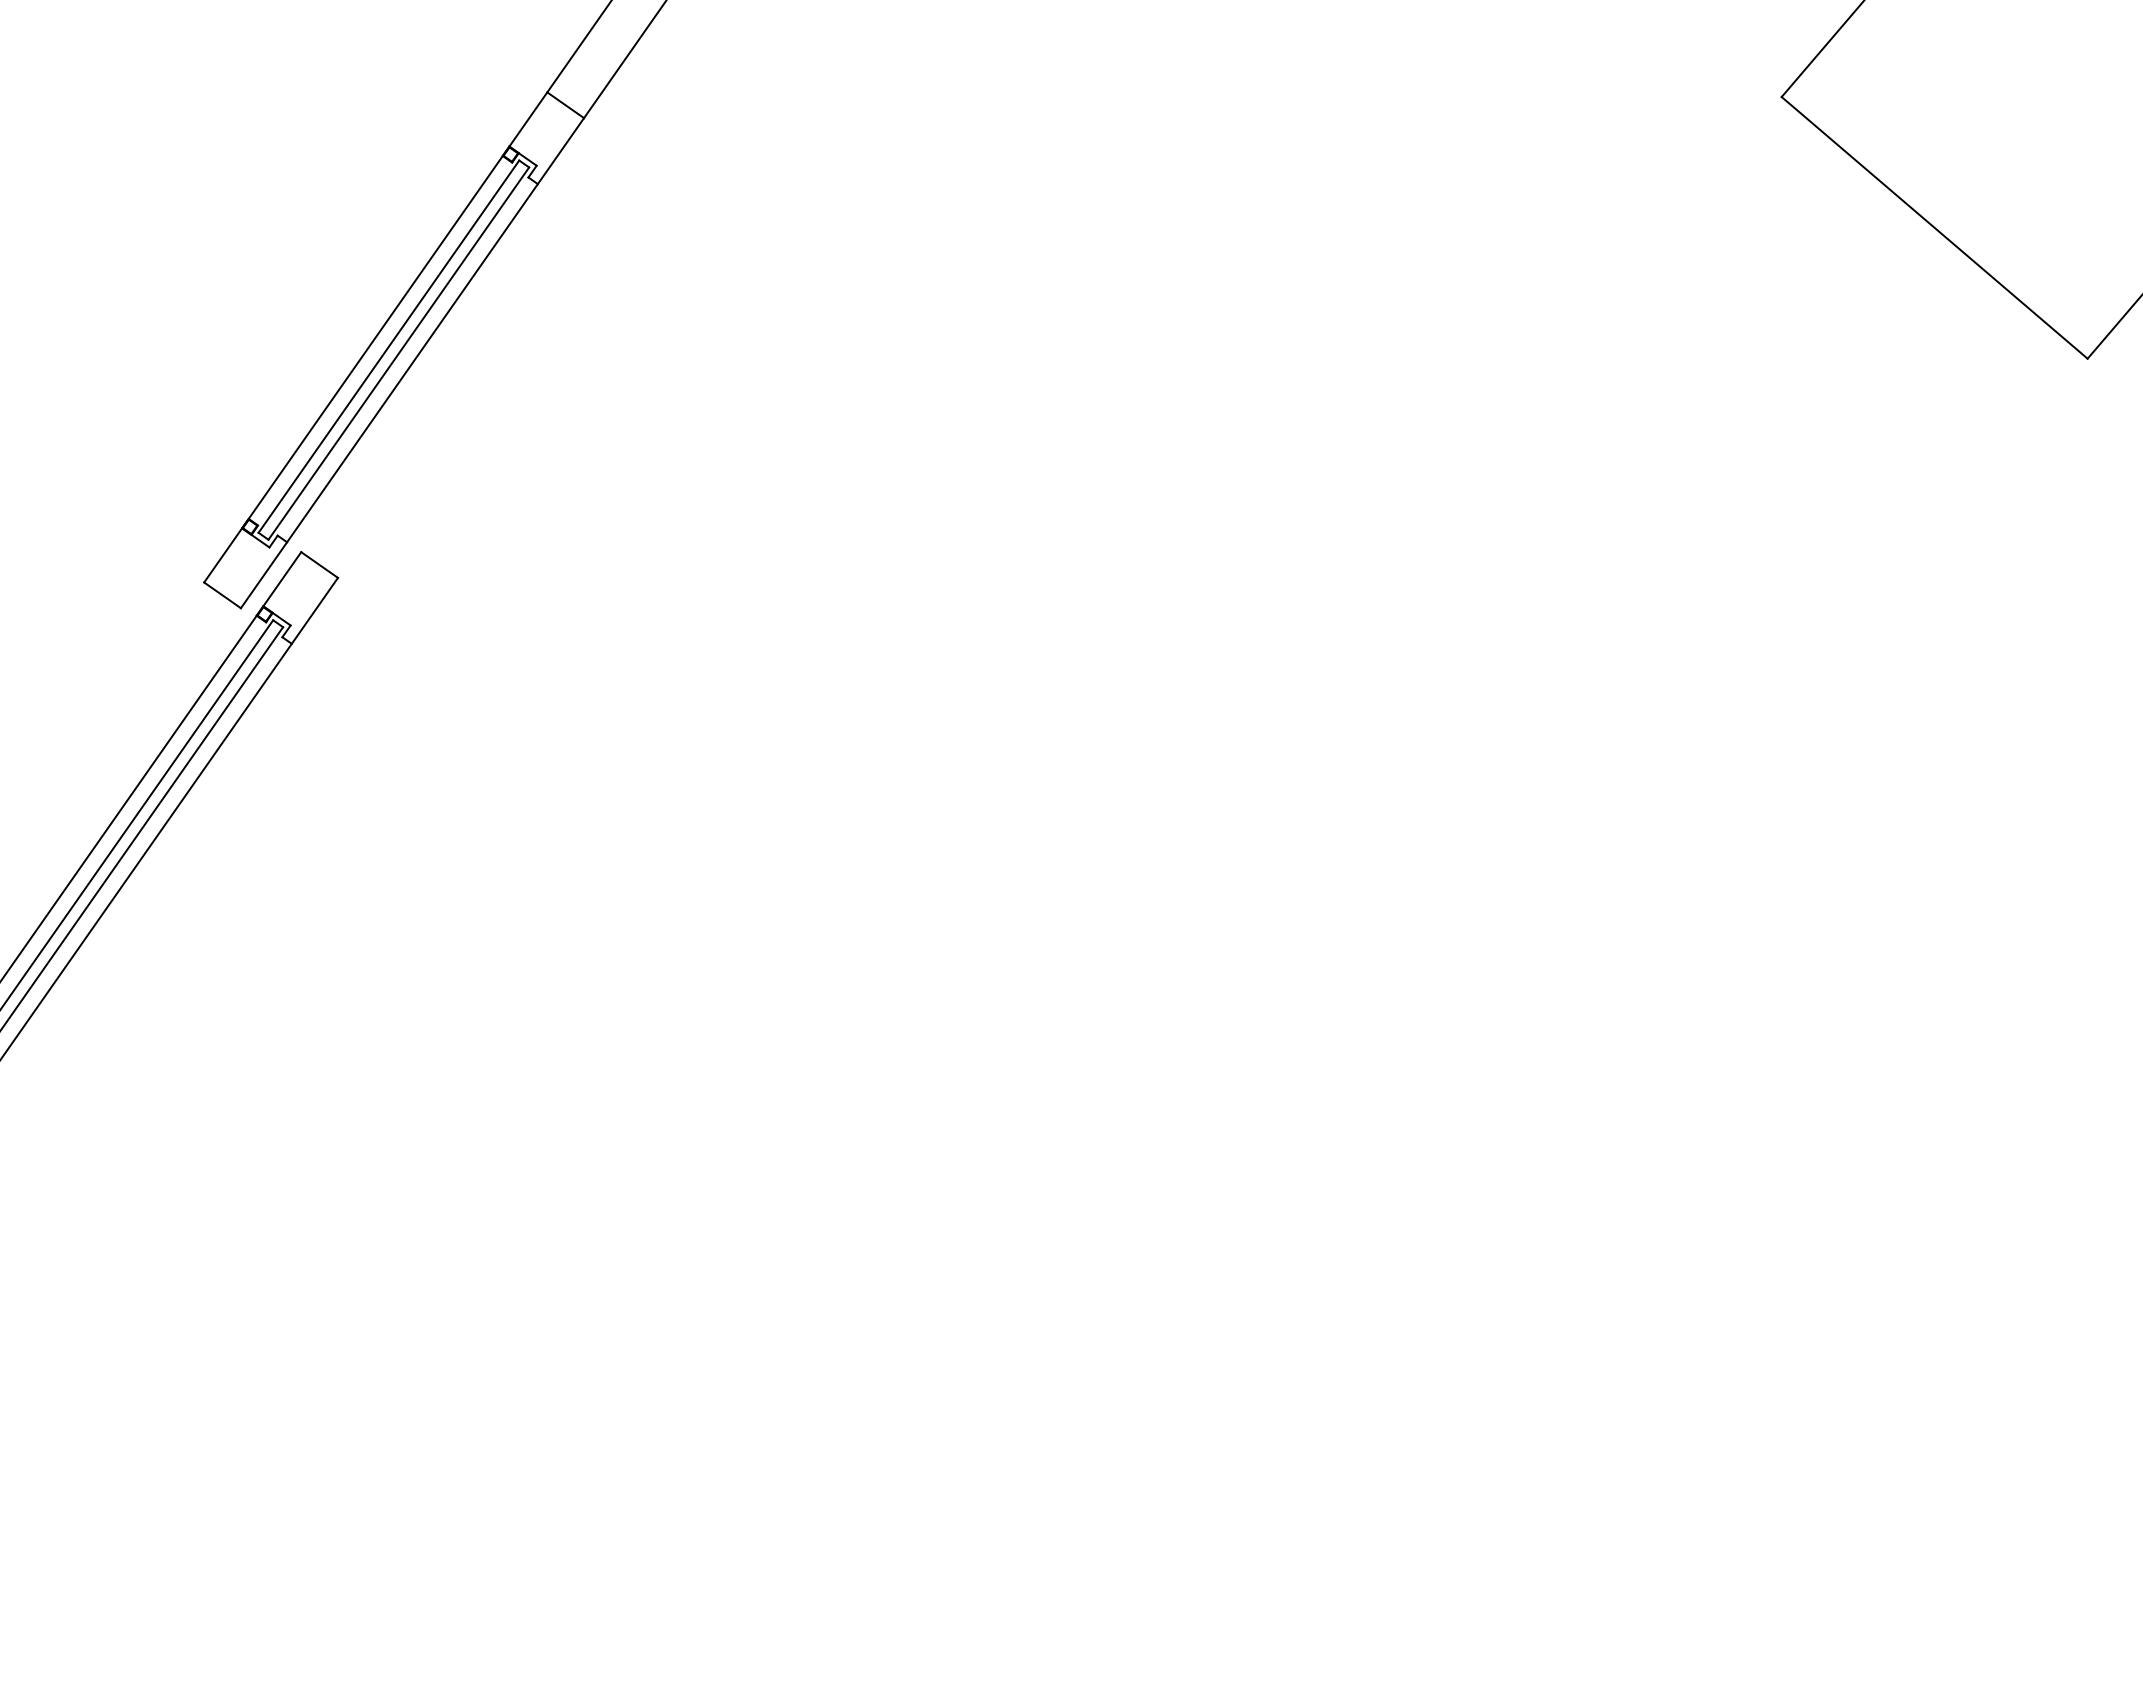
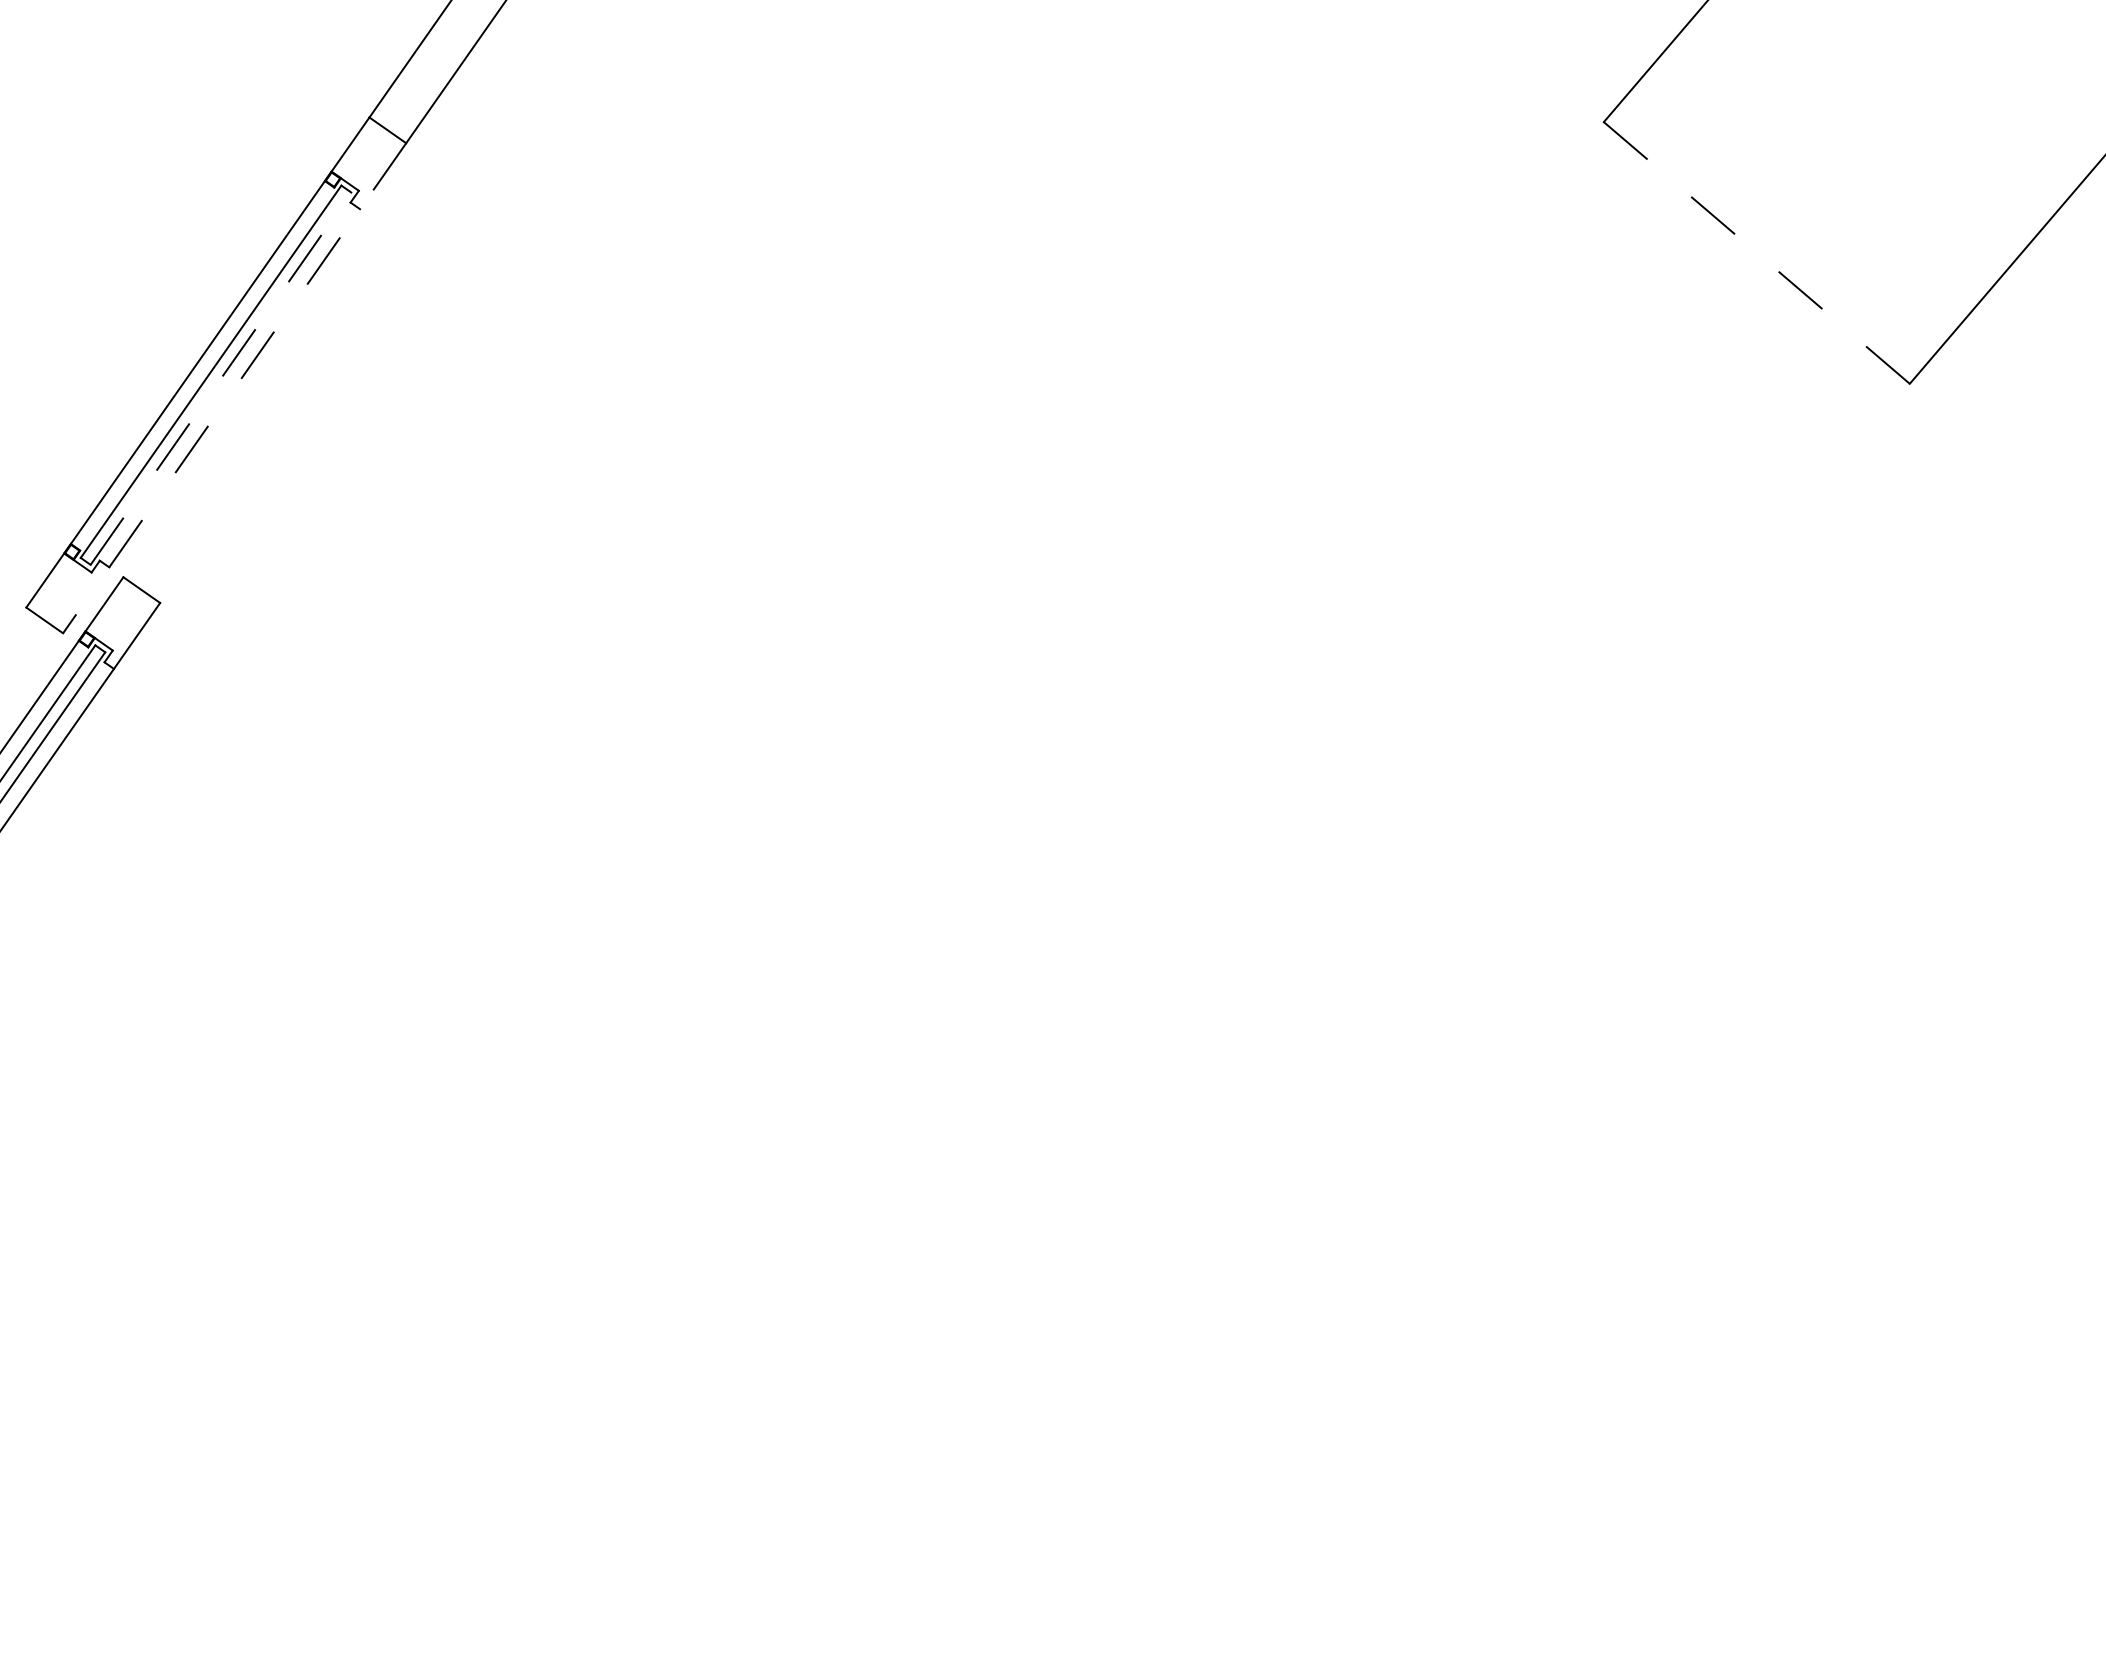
line: (1934, 227) -> (1756, 252), solid -> dashed
line: (399, 353) -> (221, 378), solid -> dashed
line: (412, 363) -> (234, 388), solid -> dashed

